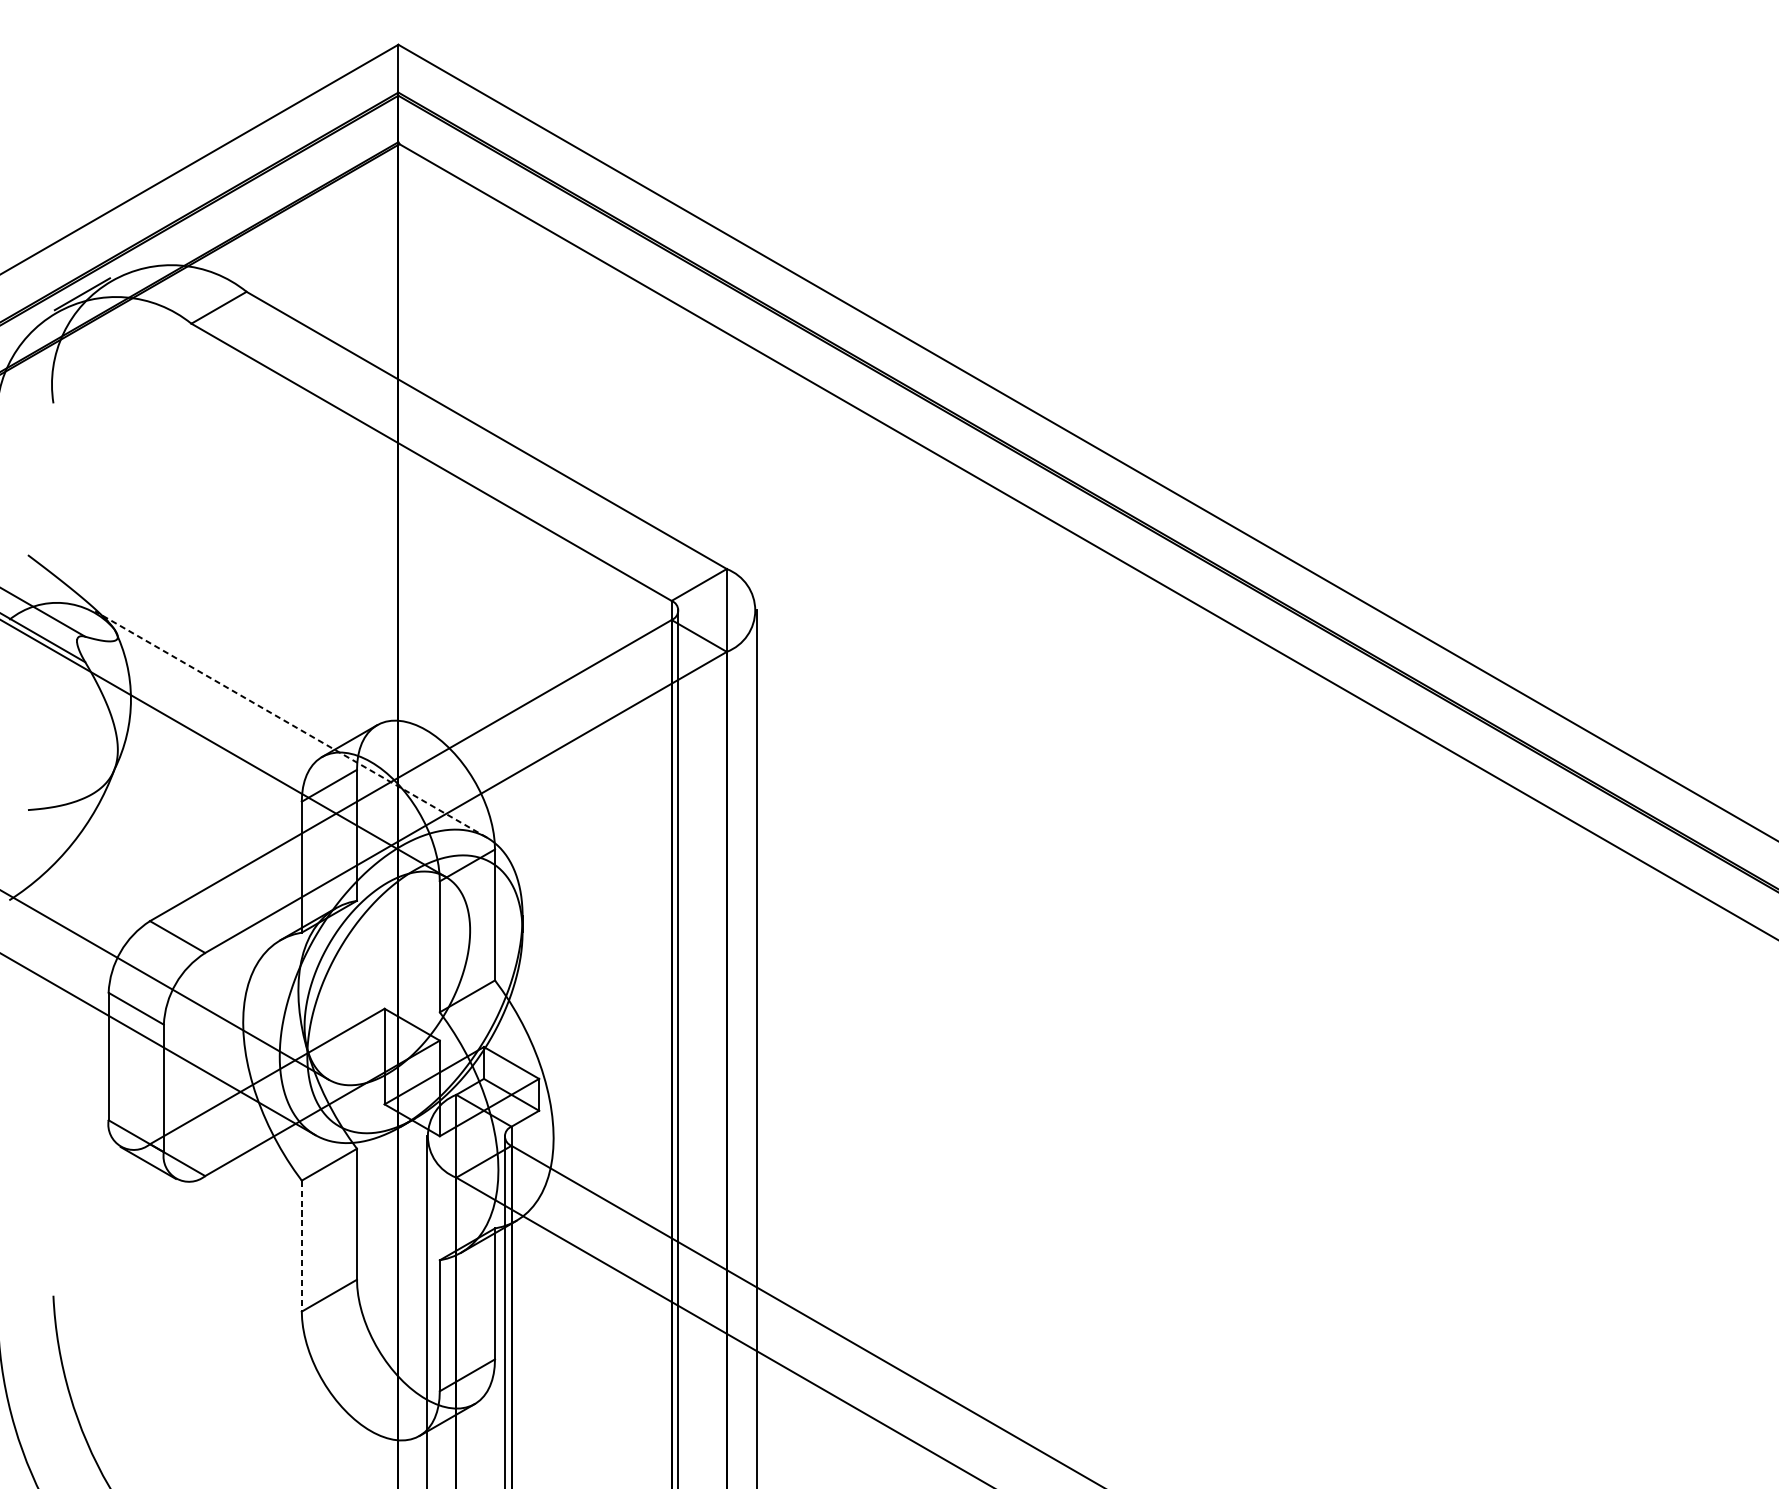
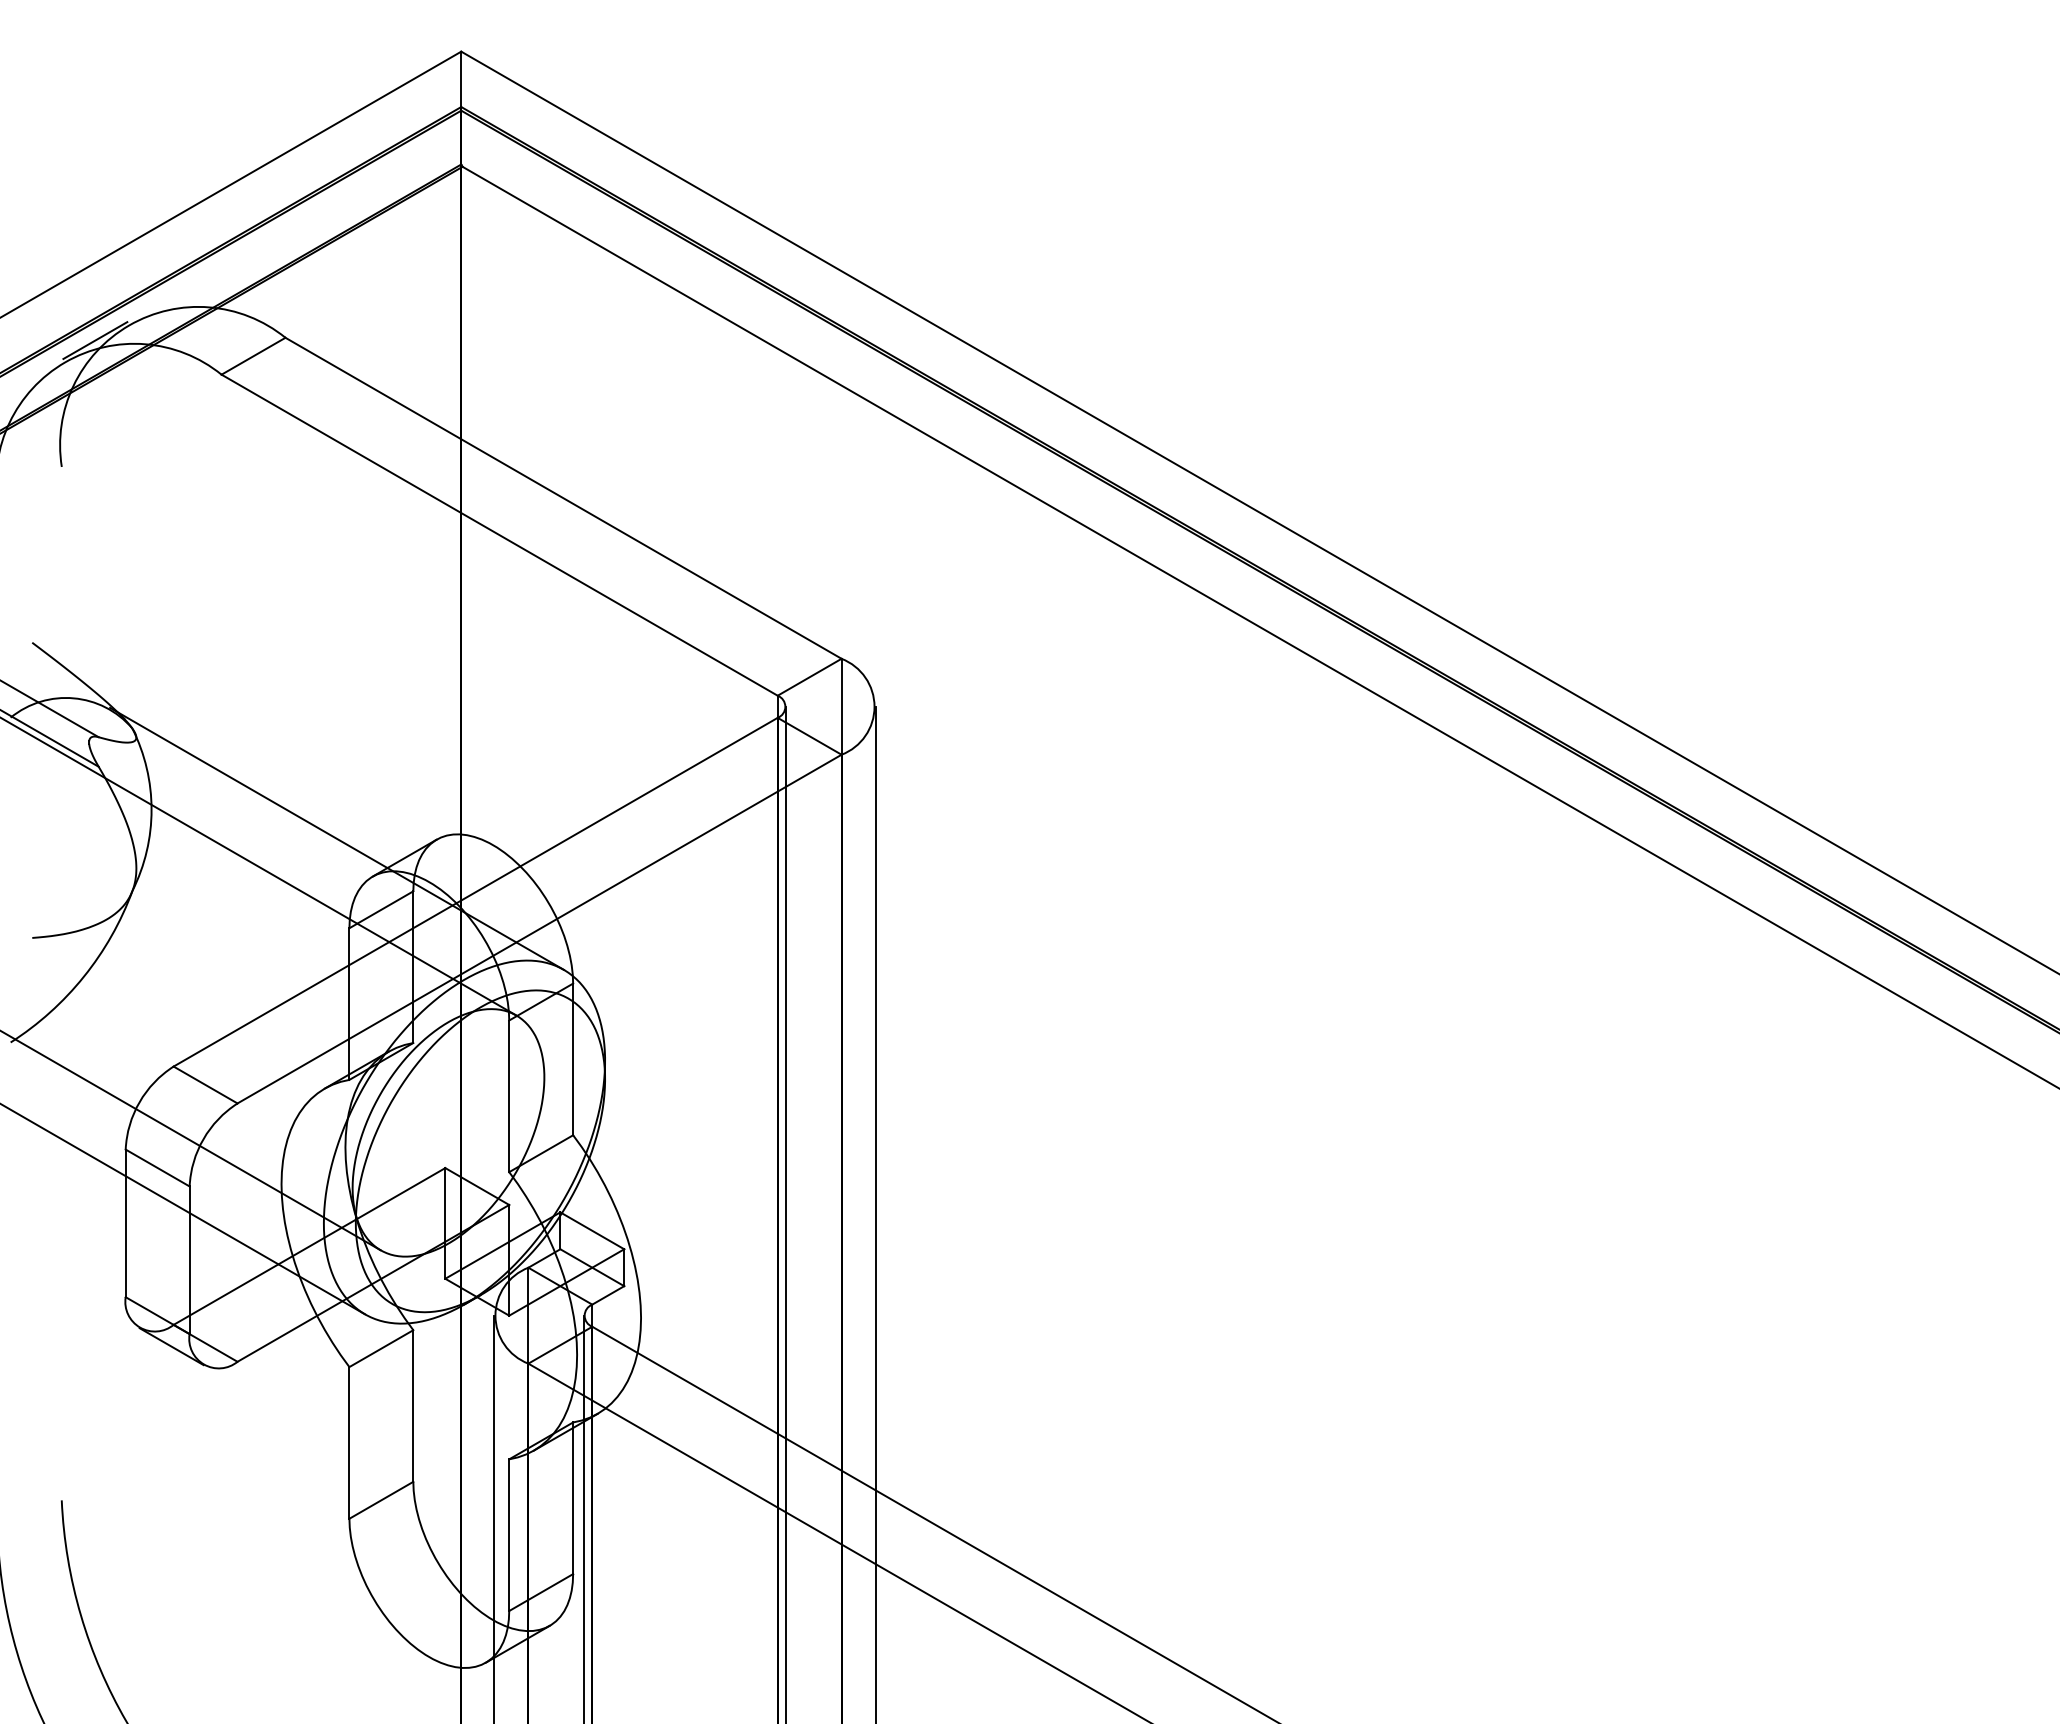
line: (290, 724) -> (336, 838), dashed -> solid
line: (301, 1245) -> (349, 1442), dashed -> solid

